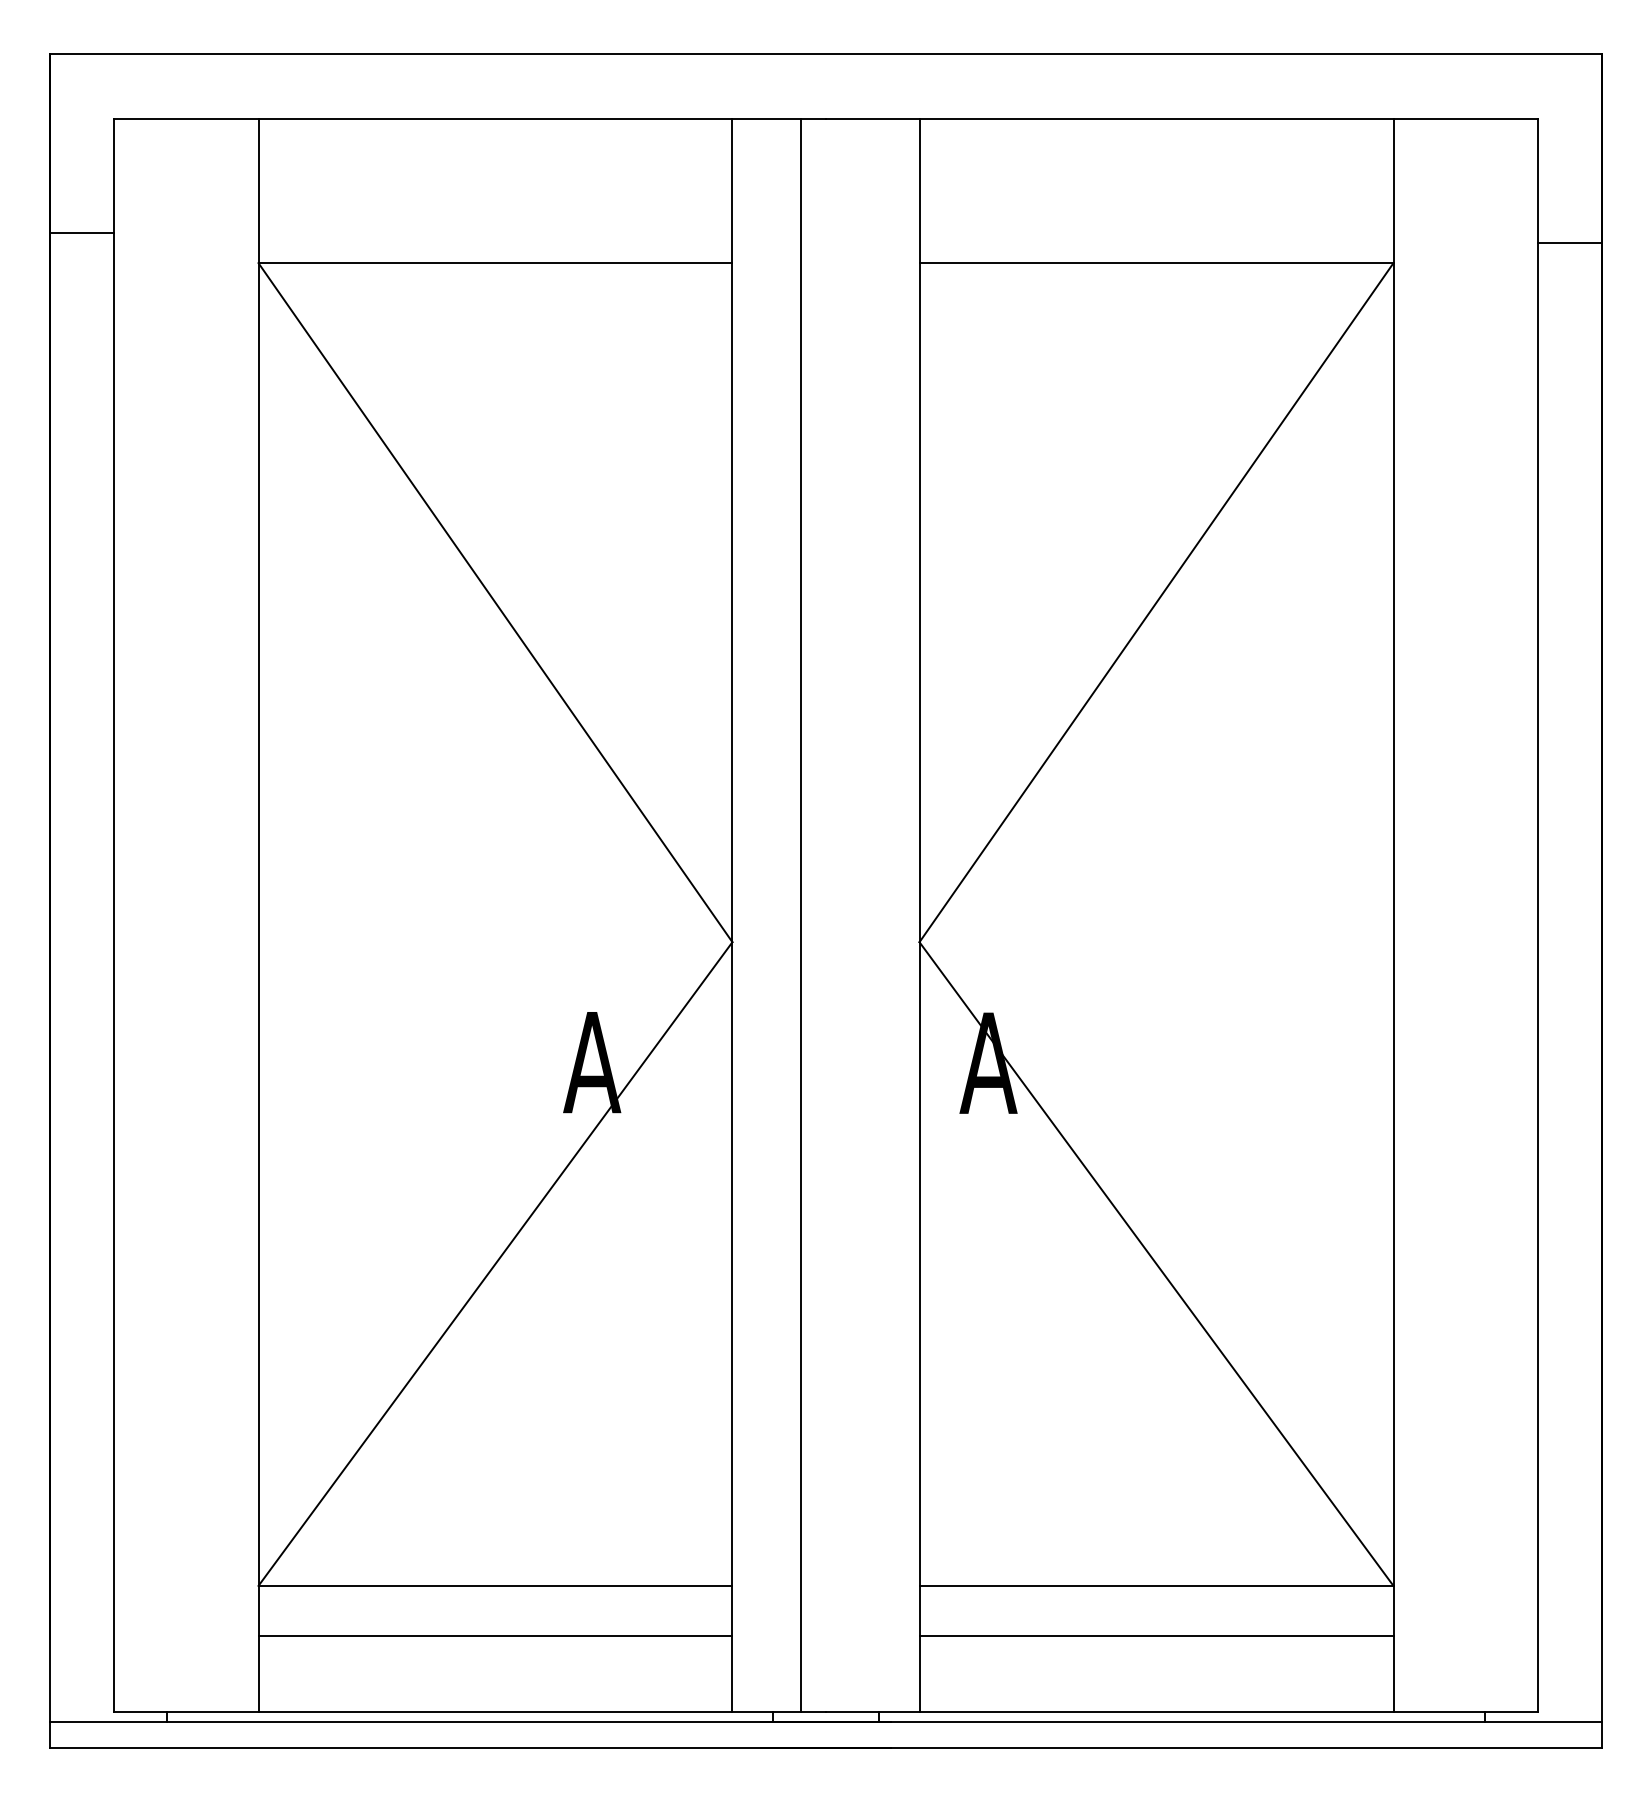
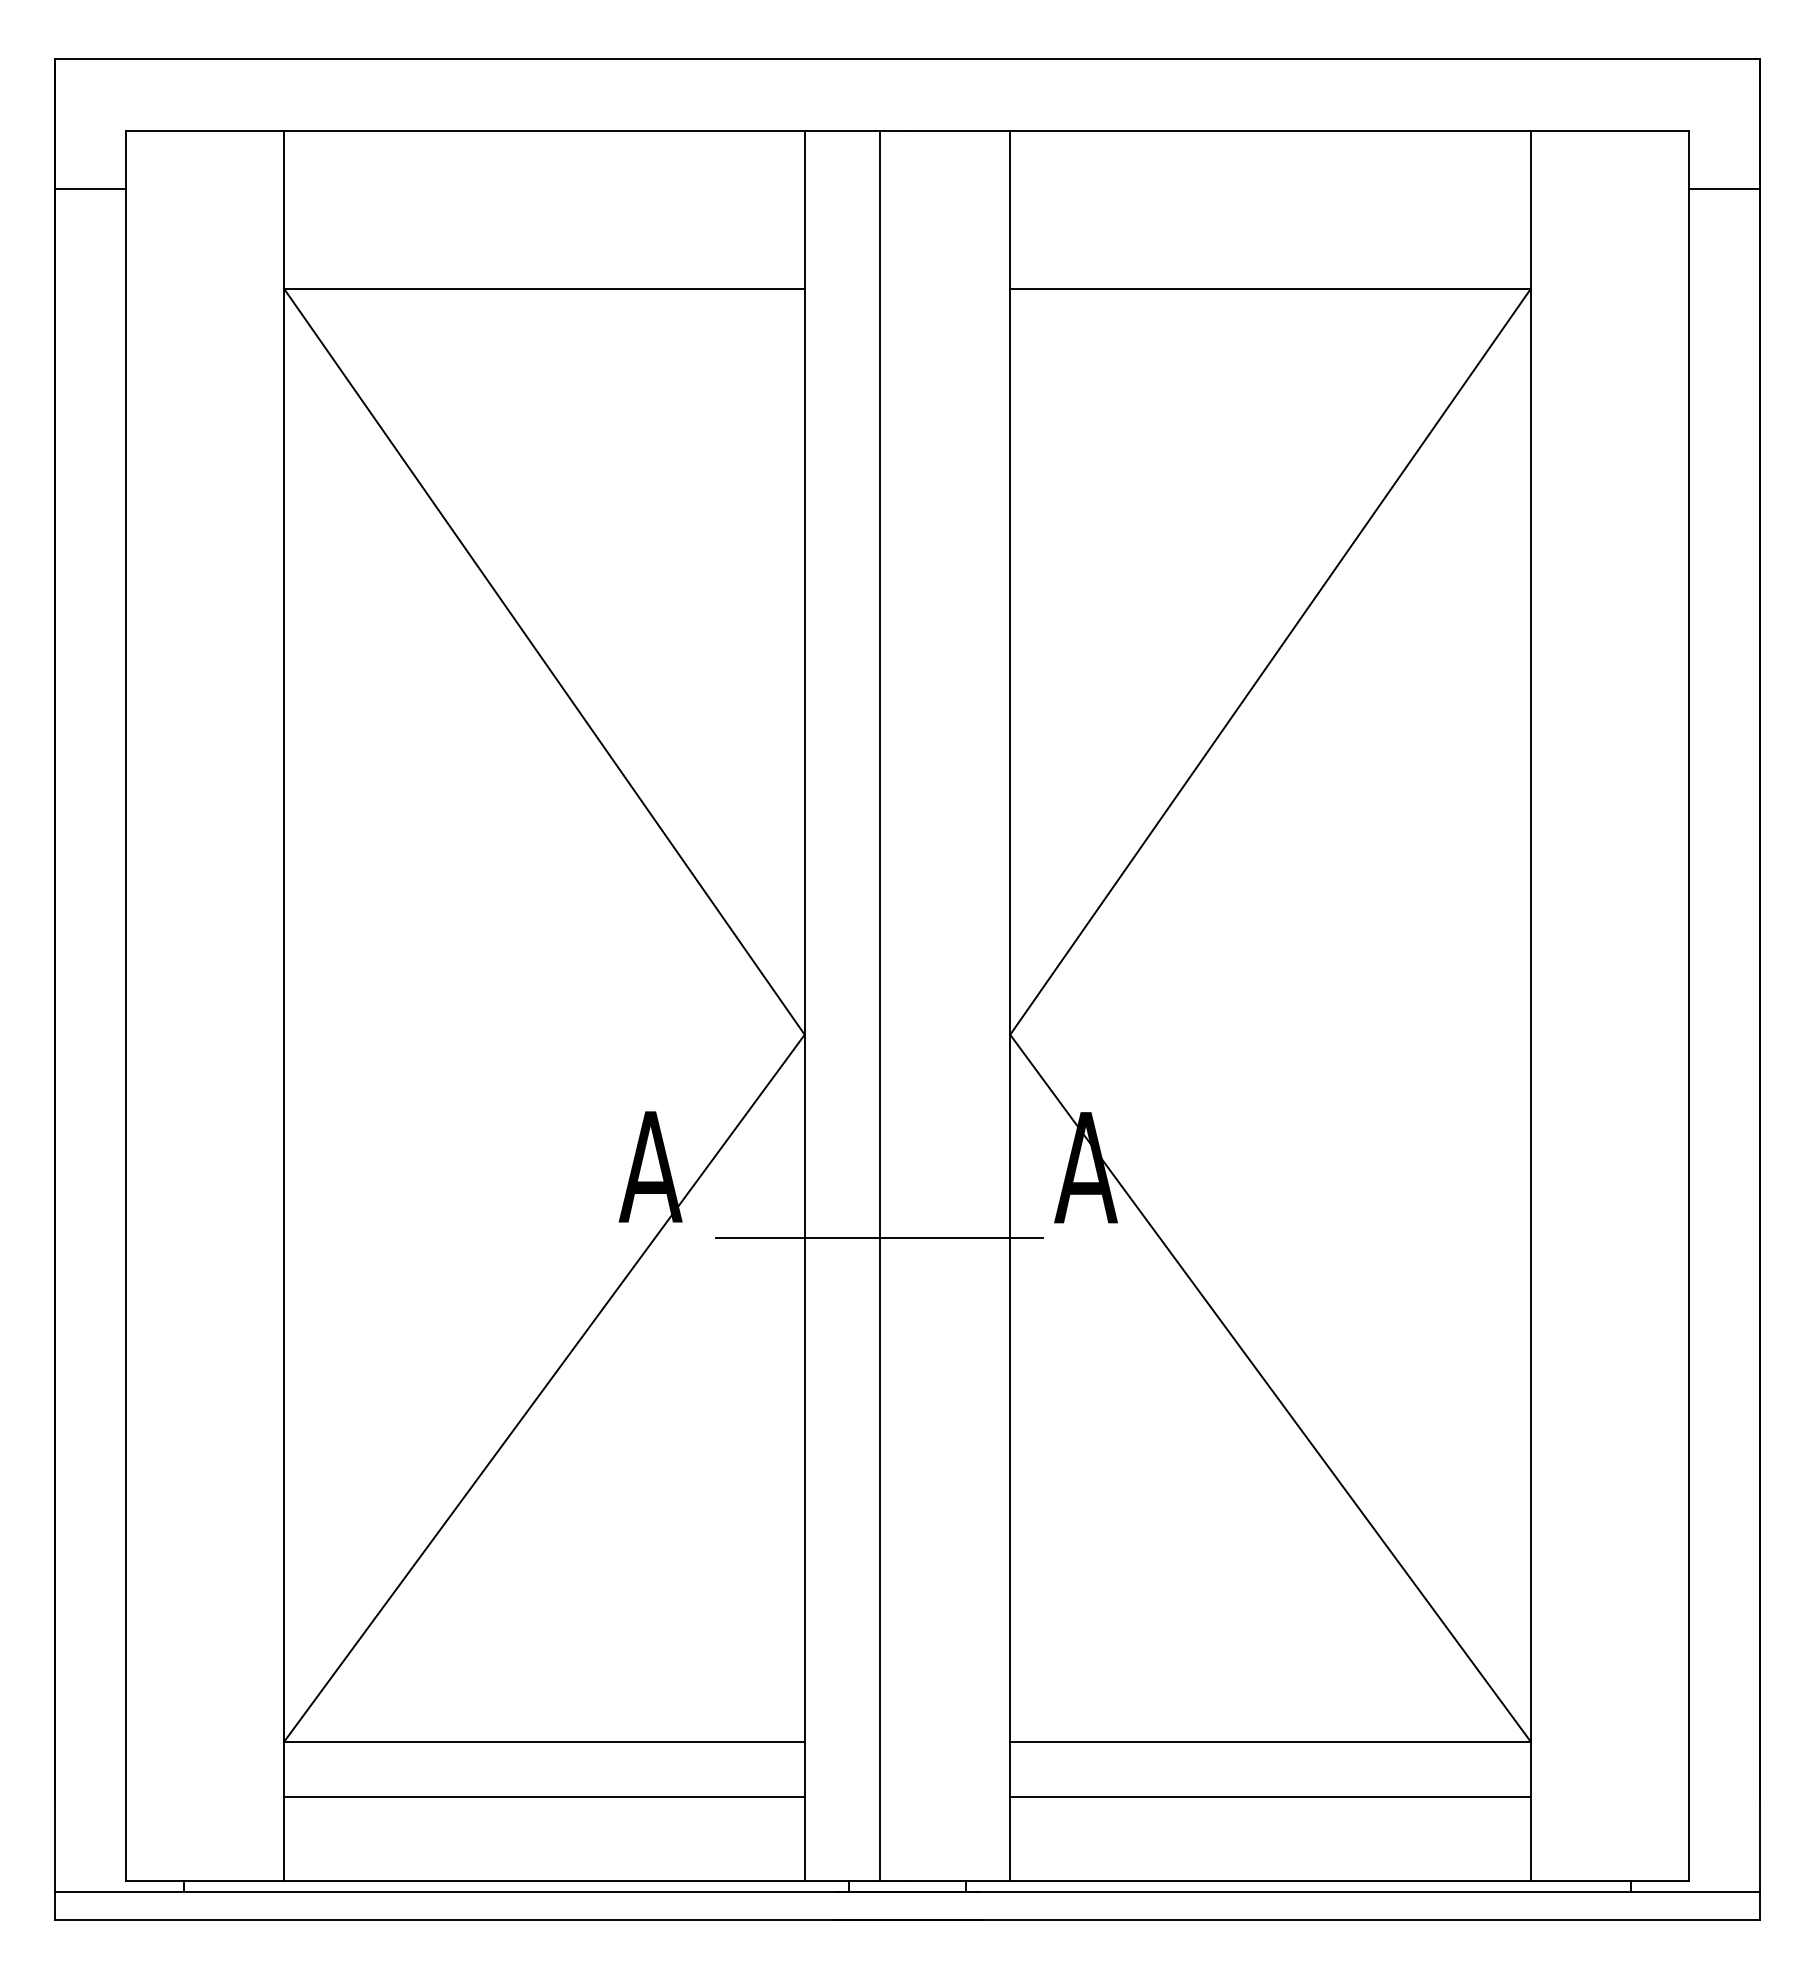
line: (81, 232) -> (89, 188), moved
line: (1569, 242) -> (1724, 188), moved
line: (800, 1126) -> (879, 1237), added

